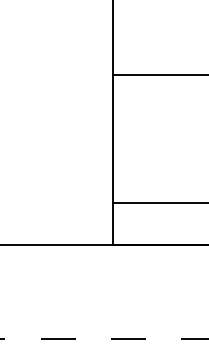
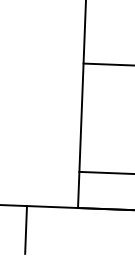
line: (53, 273) -> (26, 230), added

